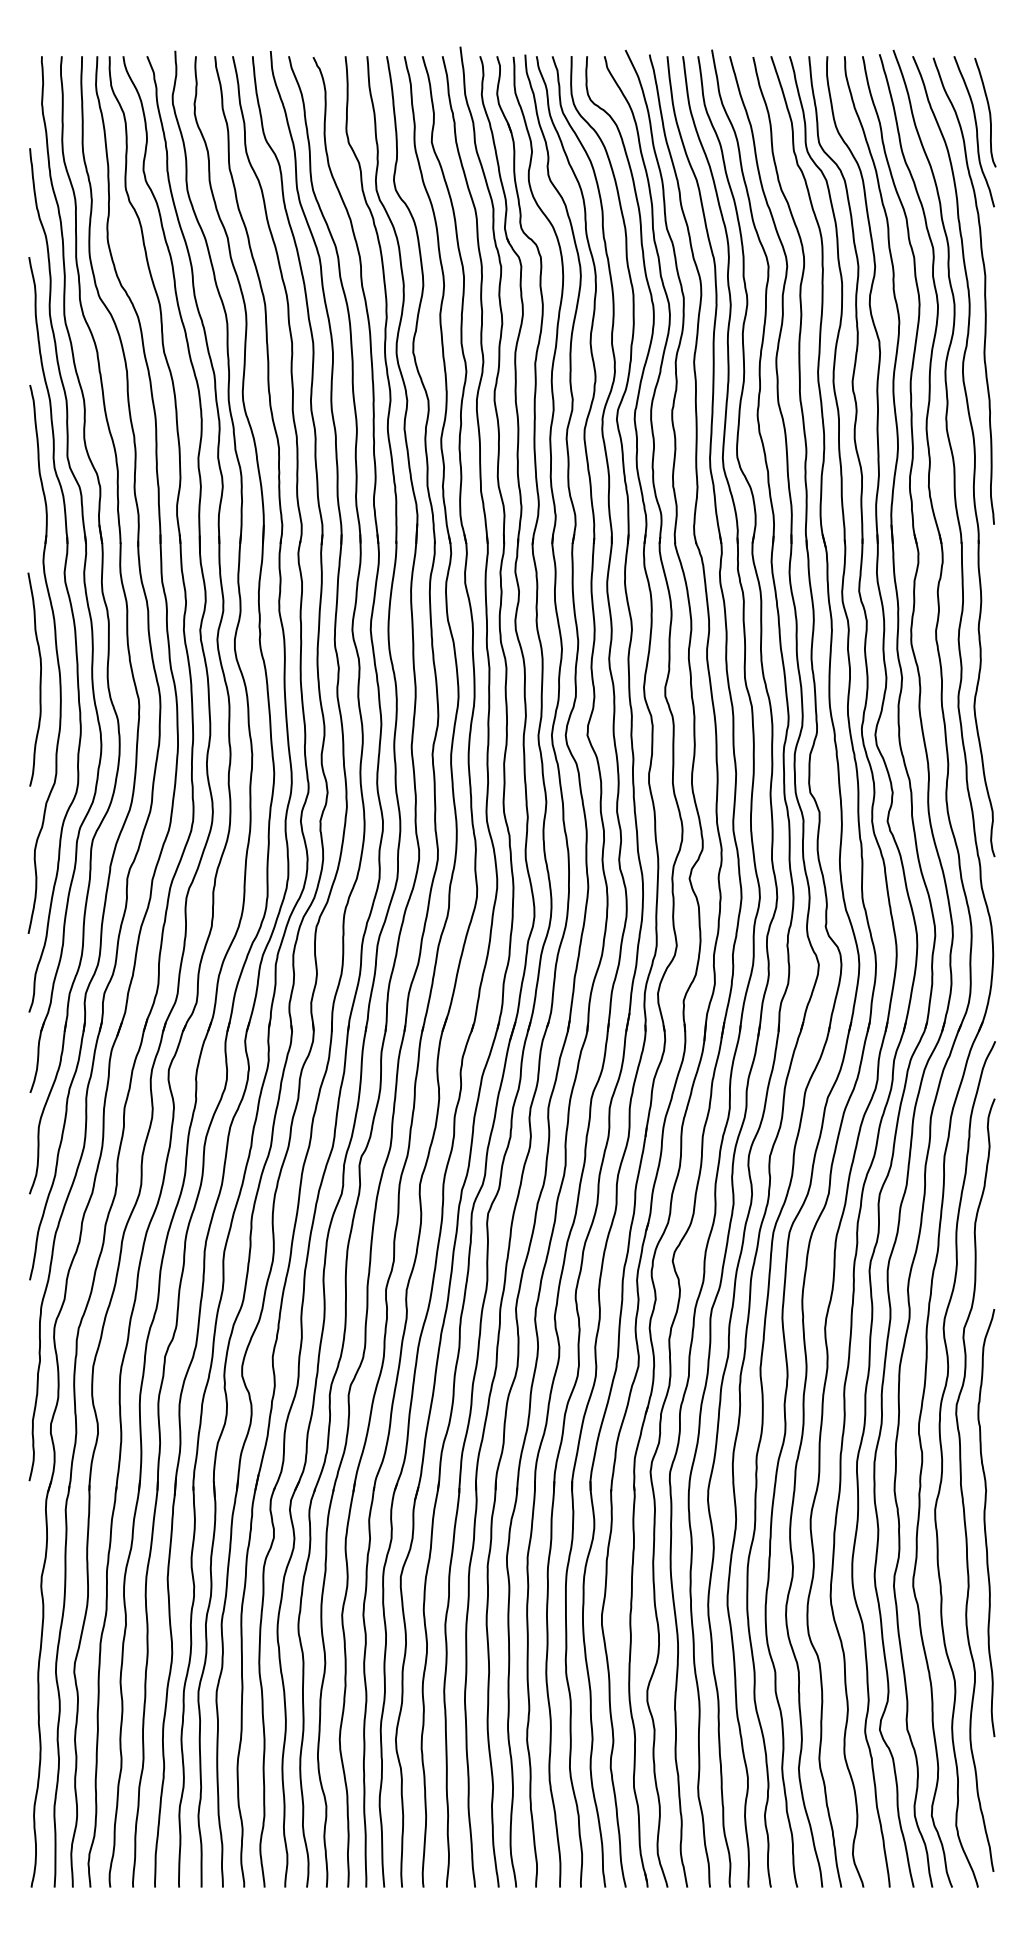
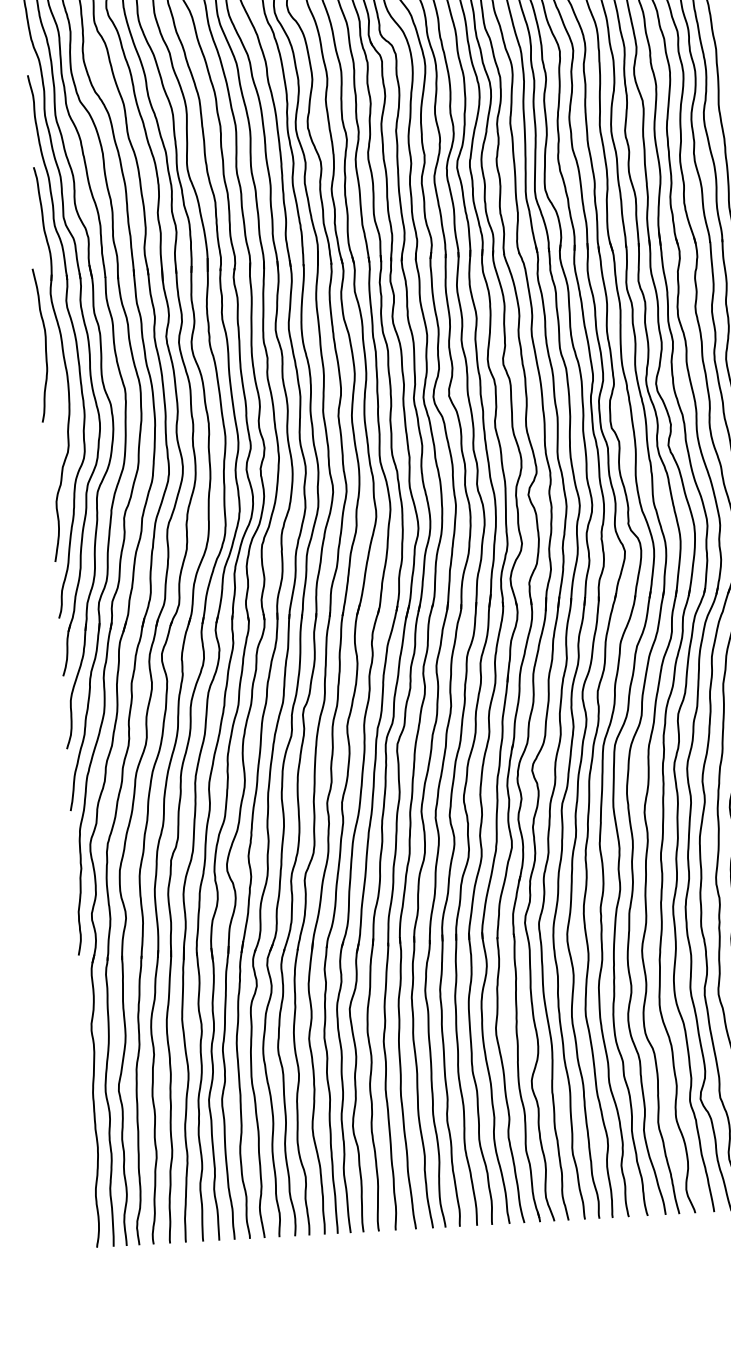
curve: (39, 679) -> (45, 345), moved

